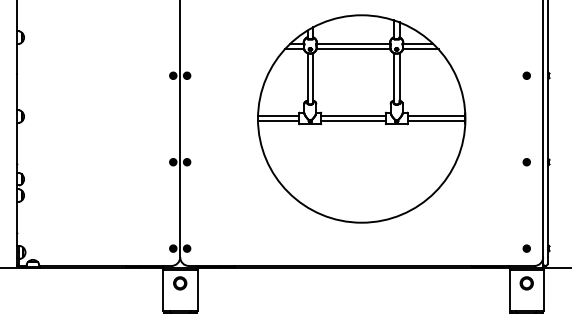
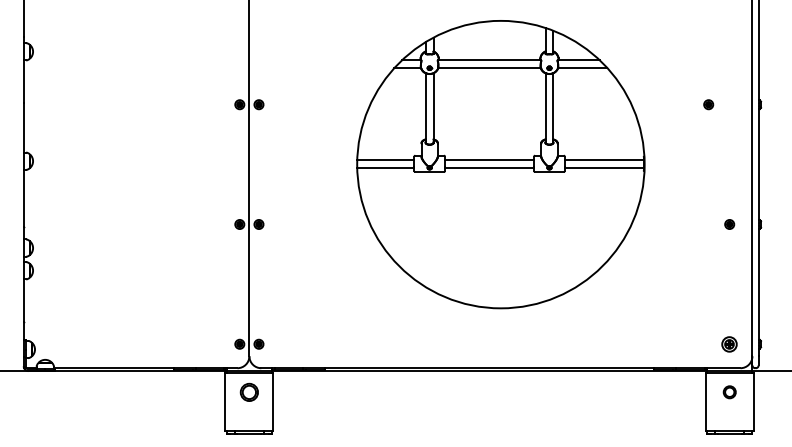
part: (526, 75) -> (708, 104), moved
part: (526, 248) -> (729, 343), size x1.6
part: (526, 282) -> (729, 391), size x0.7

